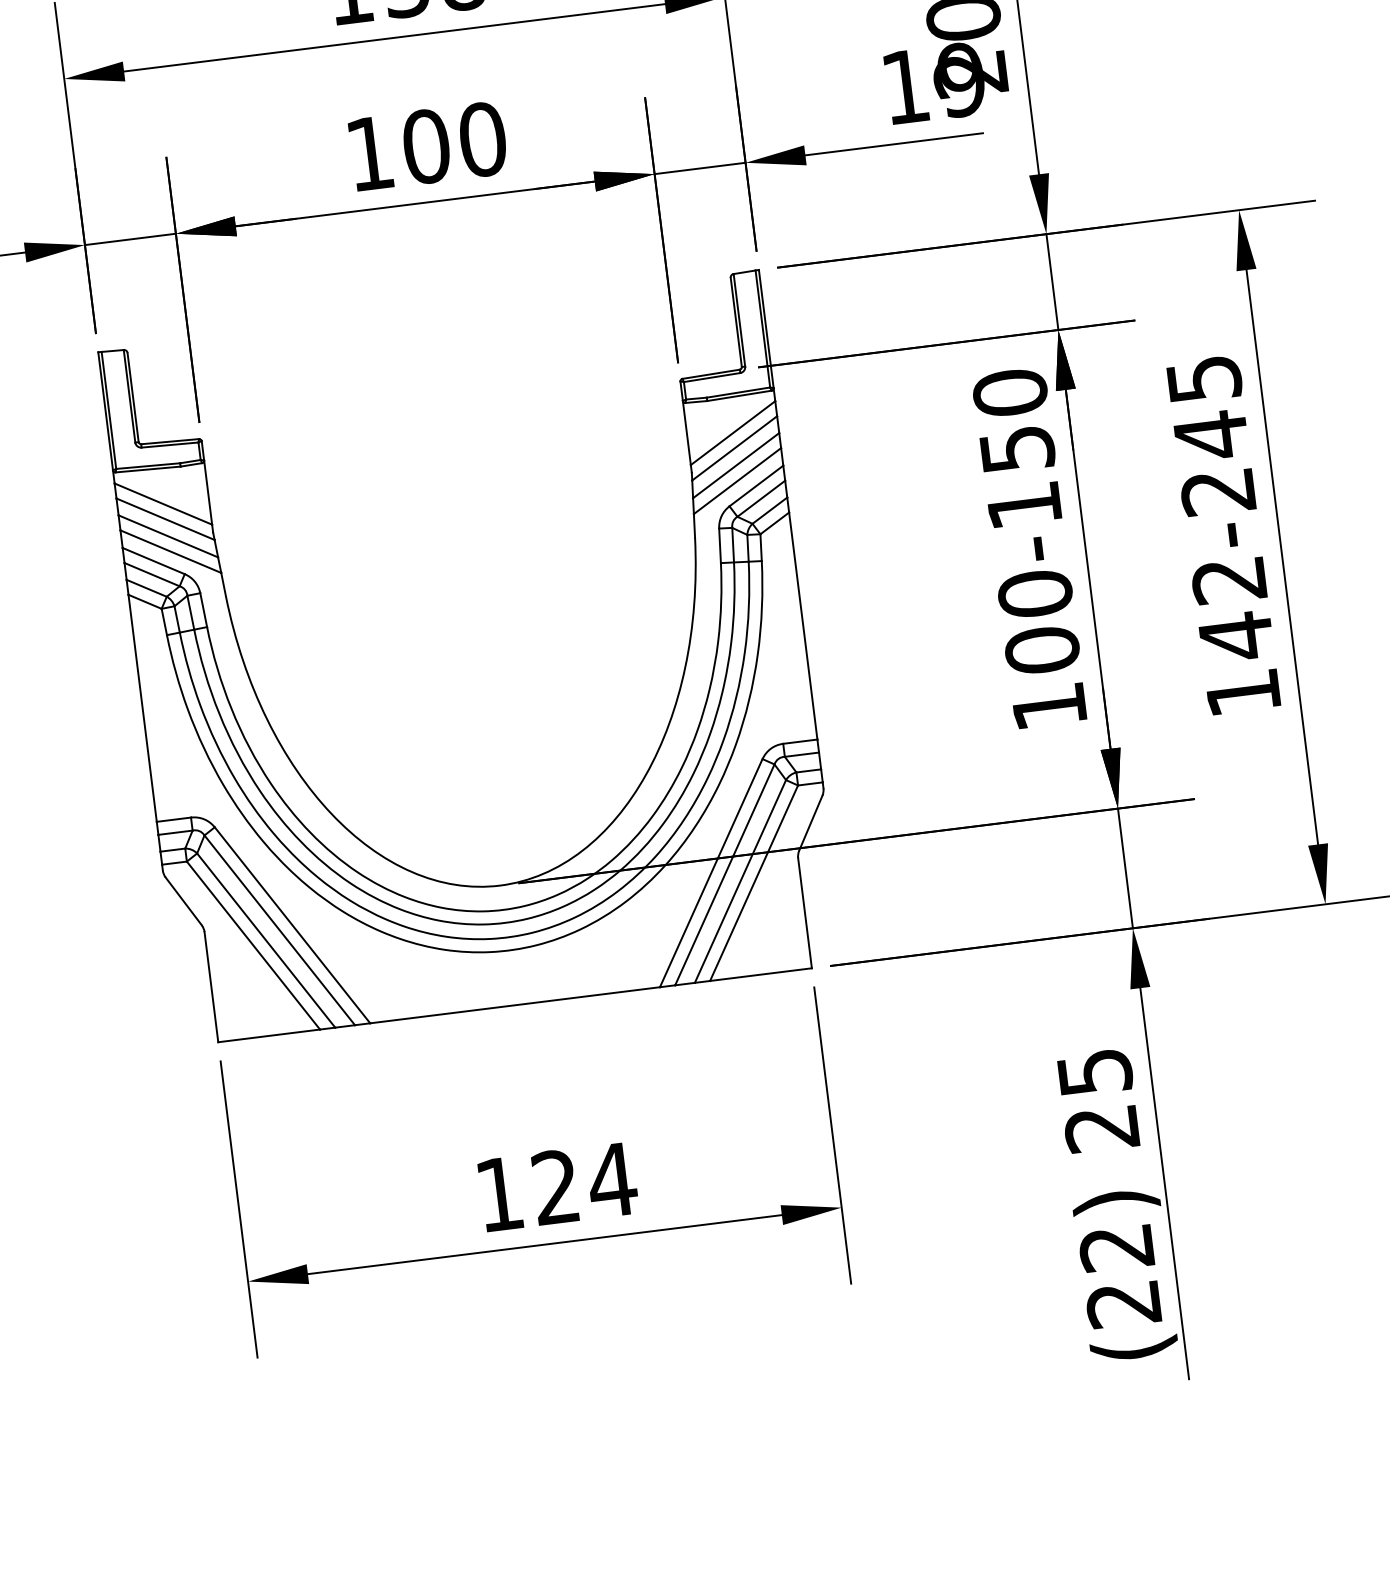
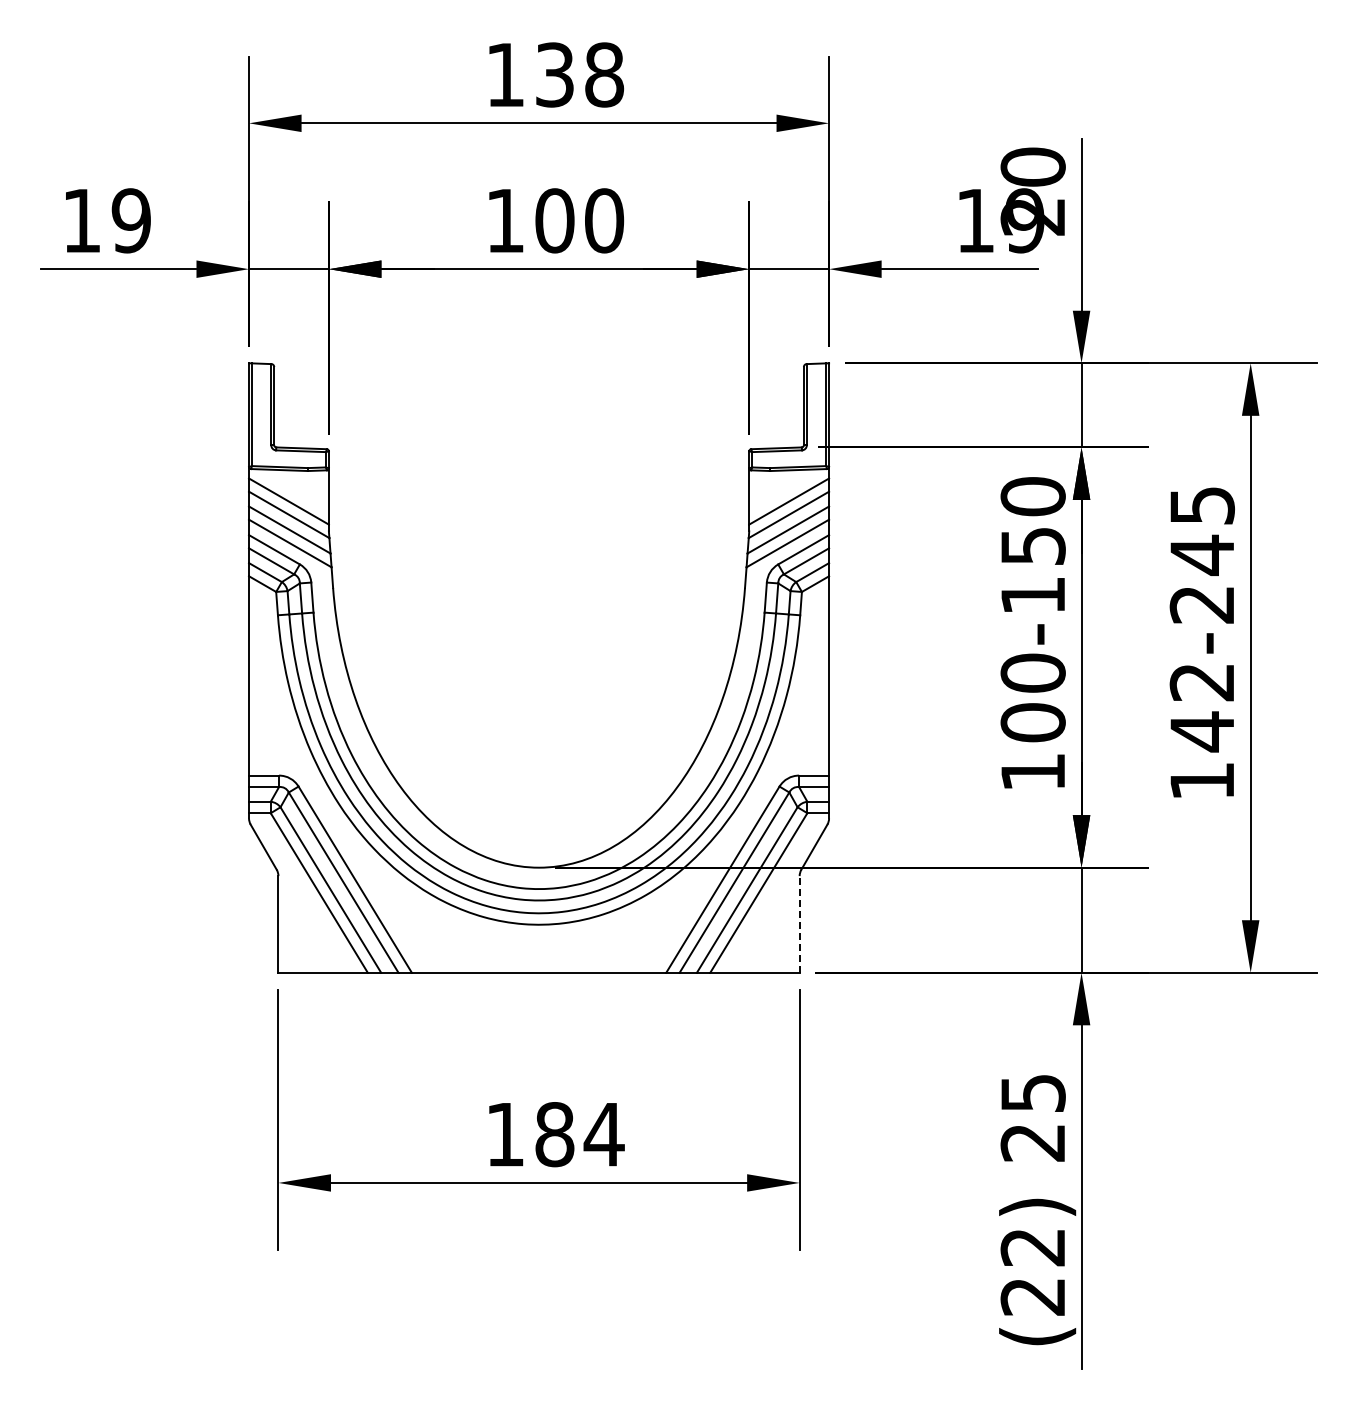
line: (804, 912) -> (799, 923), solid -> dashed
text: (555, 1187) -> (554, 1134), 124 -> 184

